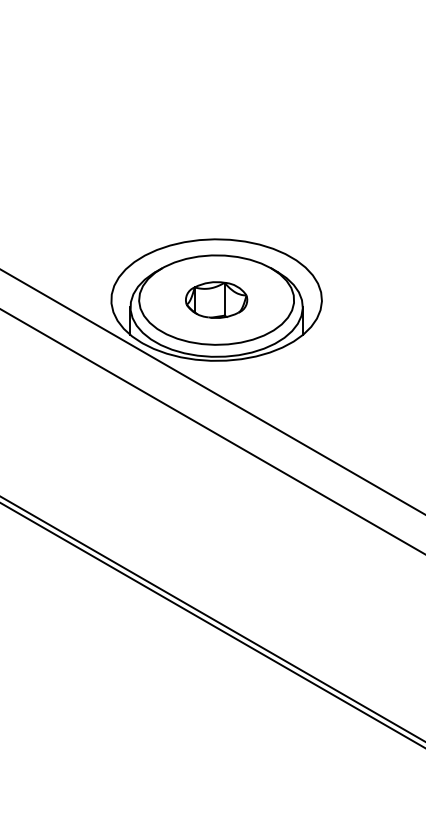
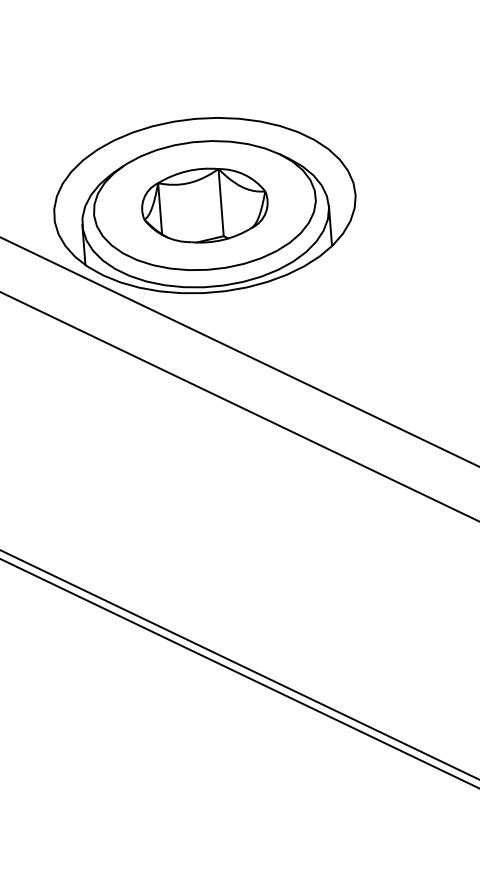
part: (216, 299) -> (204, 204), size x1.43

